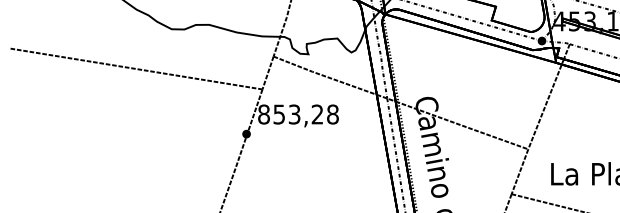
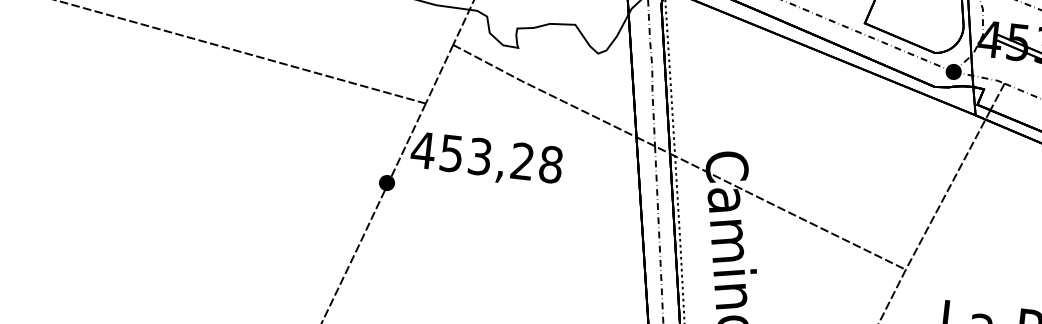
text: (263, 114) -> (422, 150), 853,28 -> 453,28

